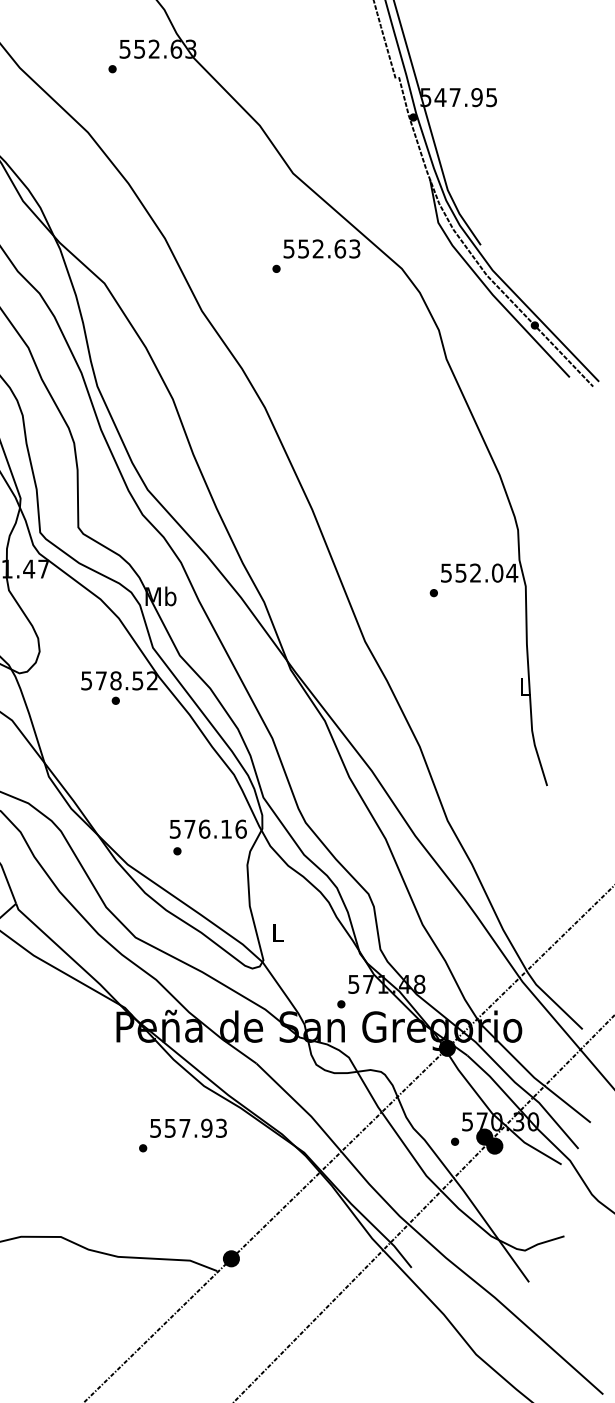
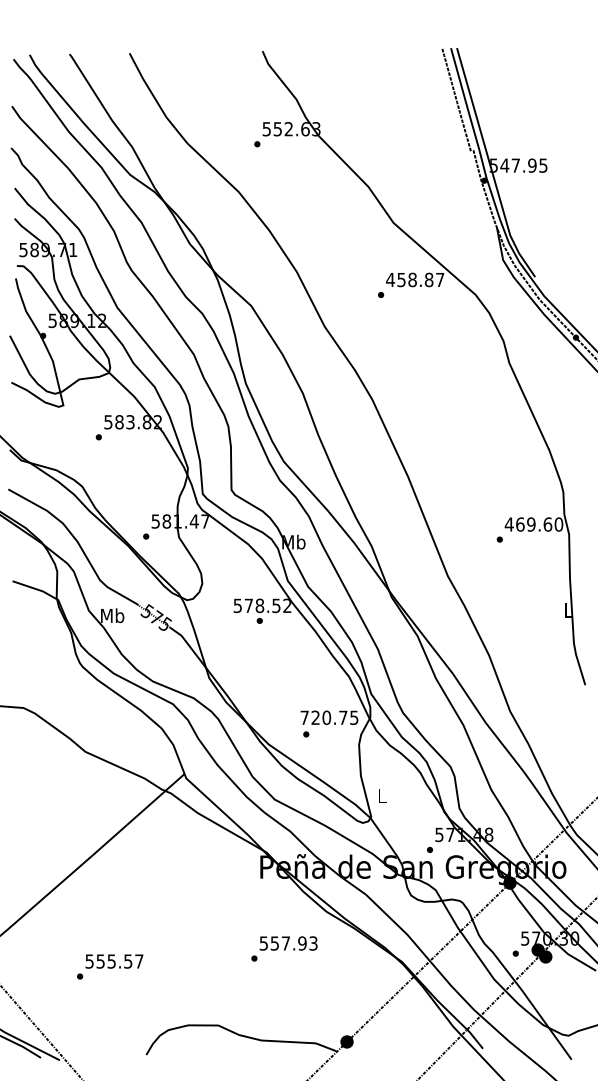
text: (322, 248) -> (415, 279), 552.63 -> 458.87
text: (478, 573) -> (533, 524), 552.04 -> 469.60
text: (208, 828) -> (329, 717), 576.16 -> 720.75
text: (183, 1134) -> (284, 948), moved

